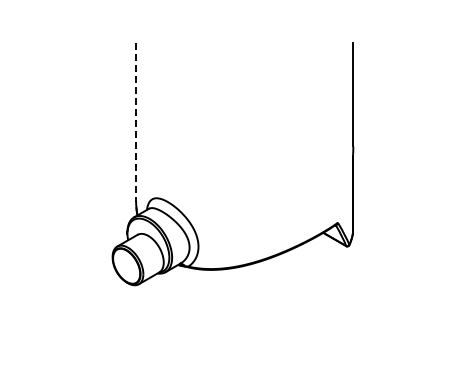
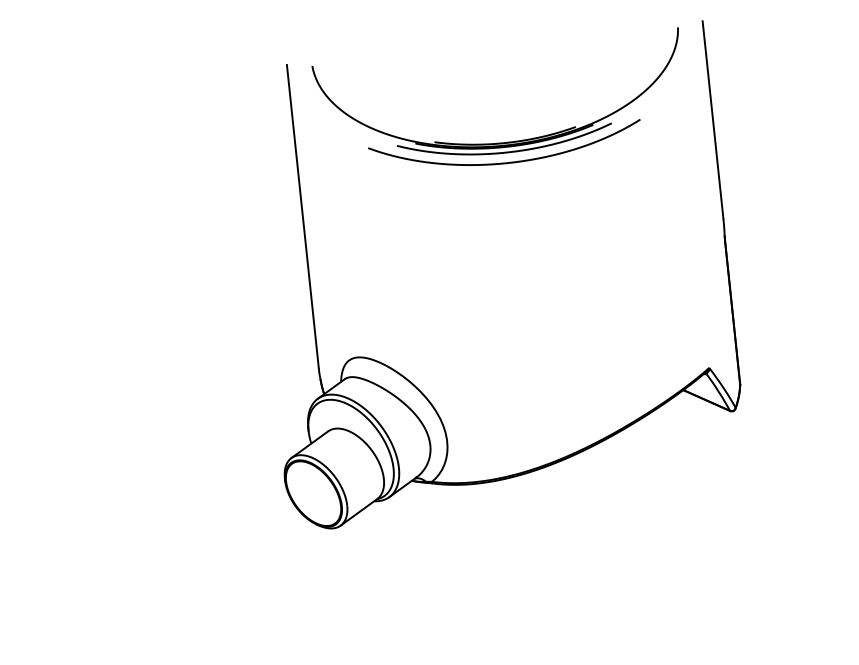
part: (244, 94) -> (504, 141), added
line: (136, 122) -> (303, 216), dashed -> solid

